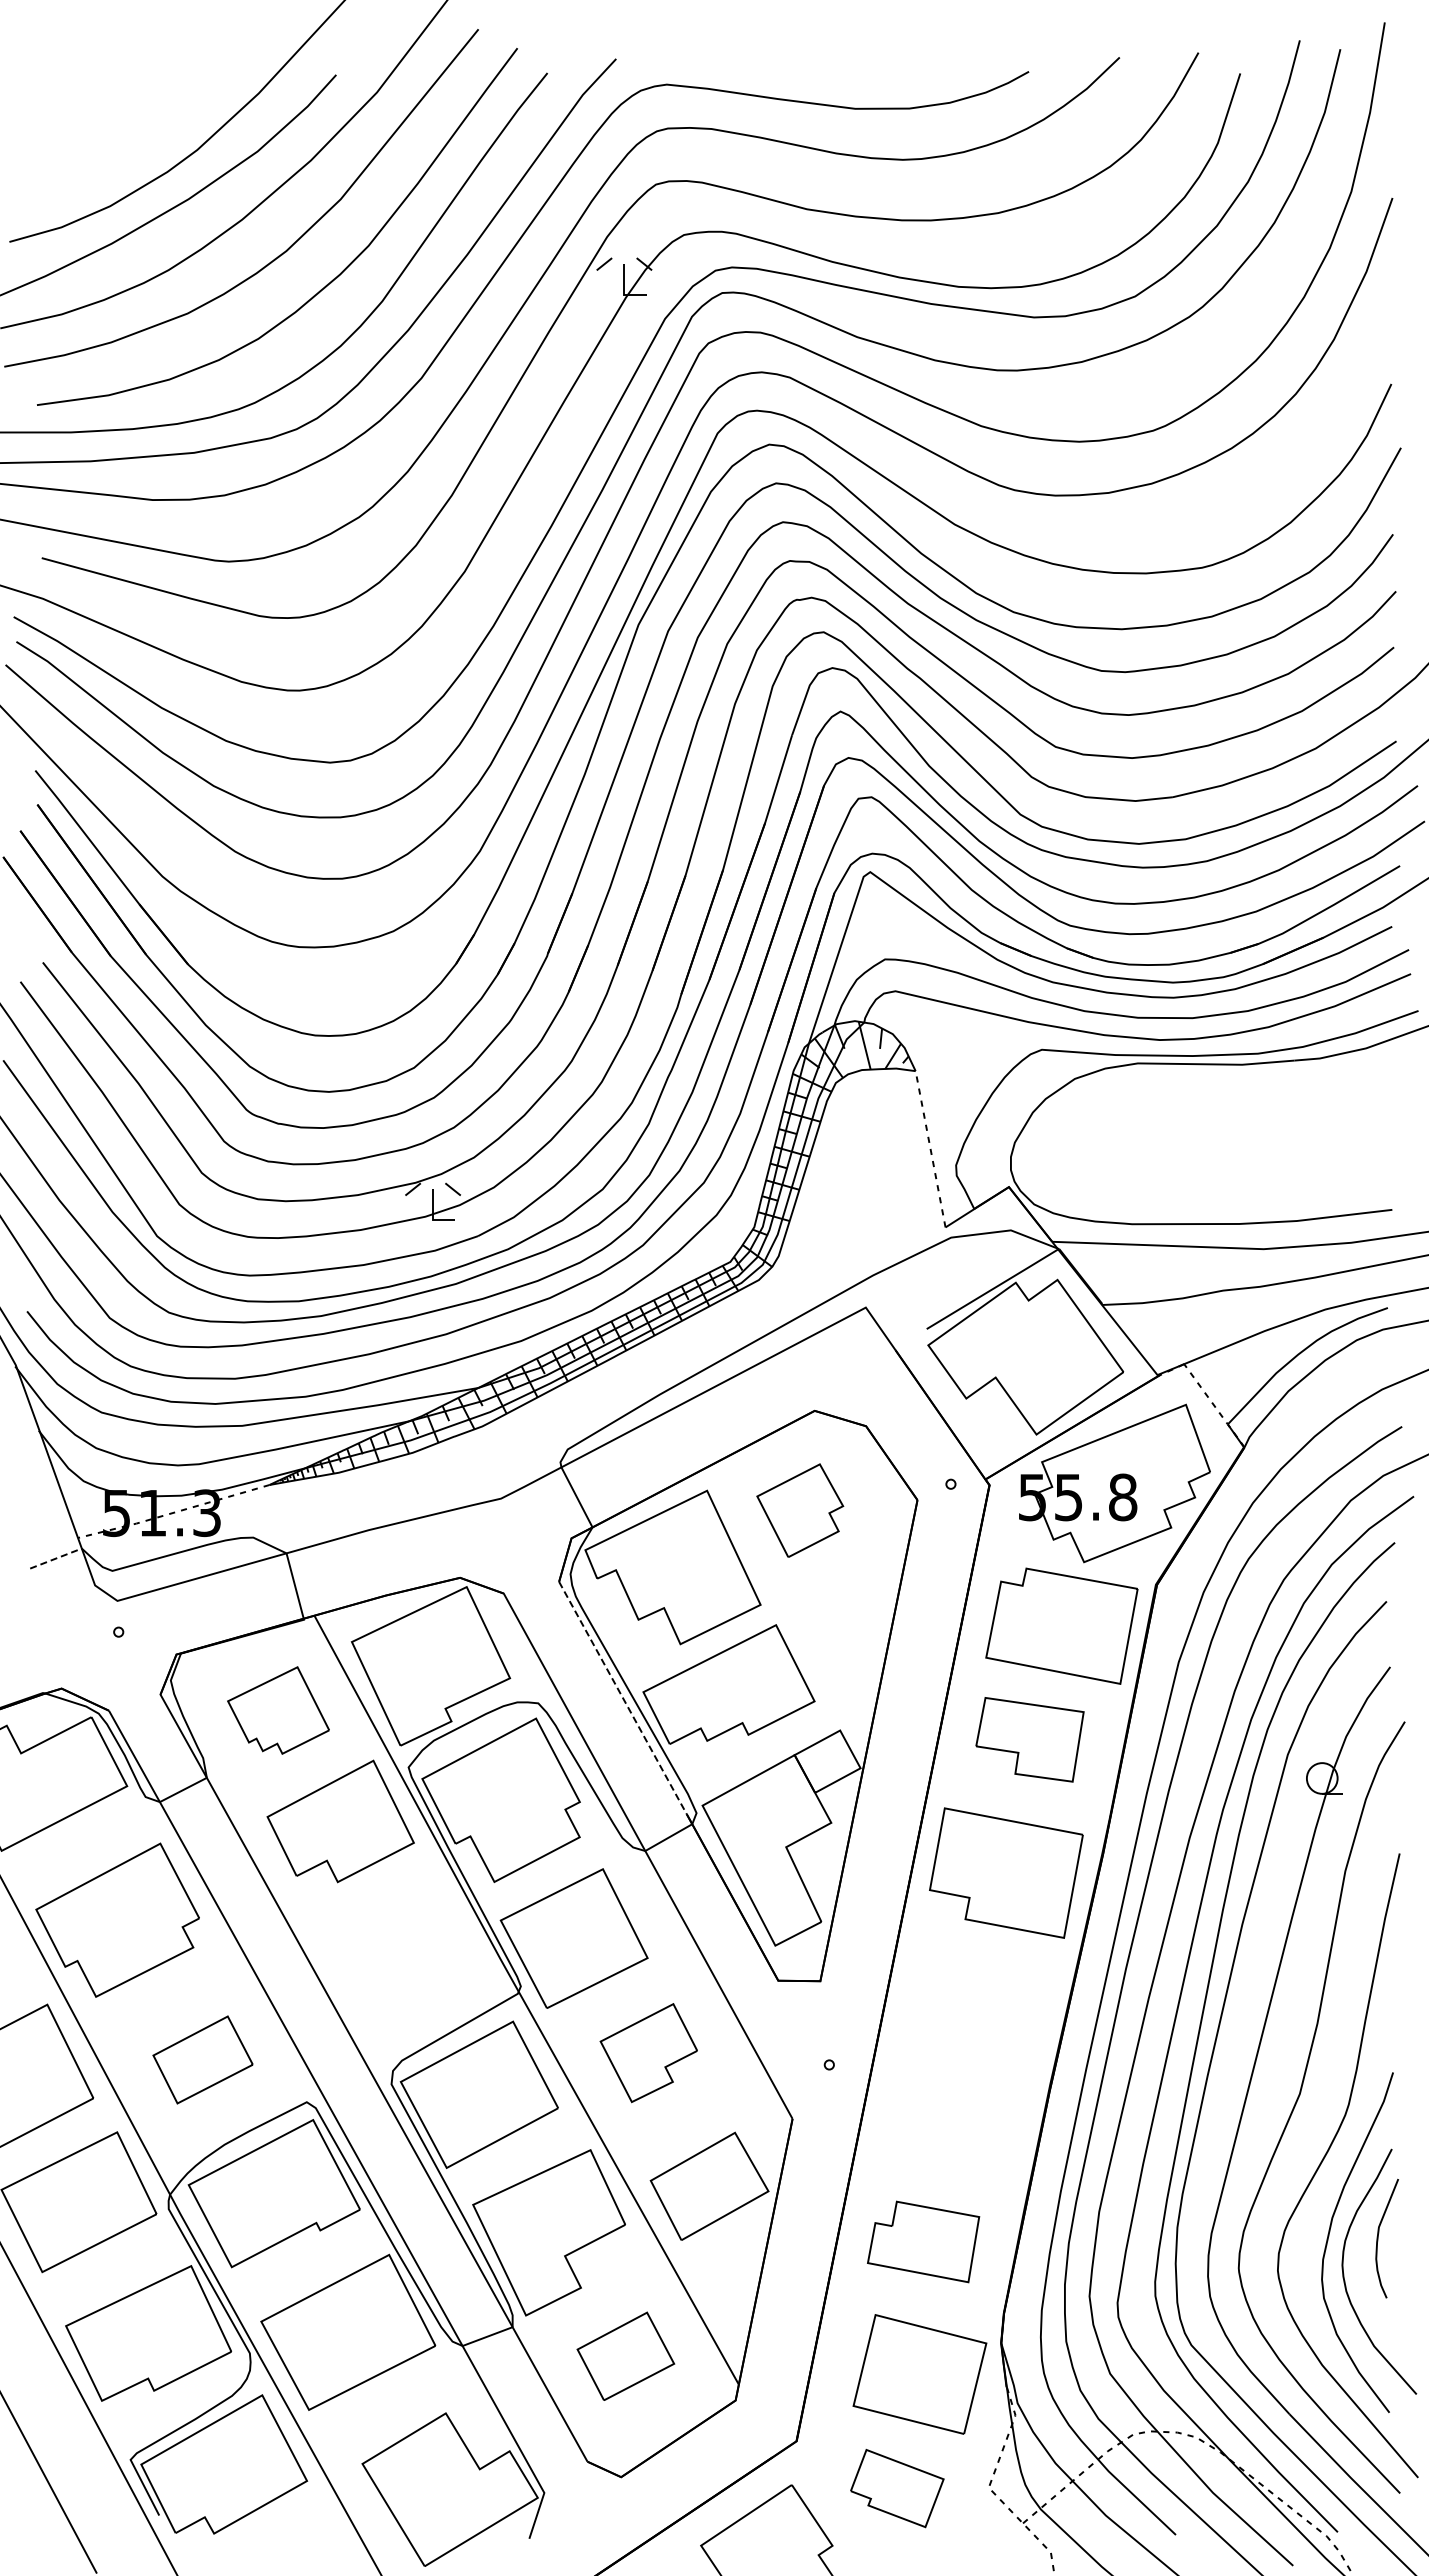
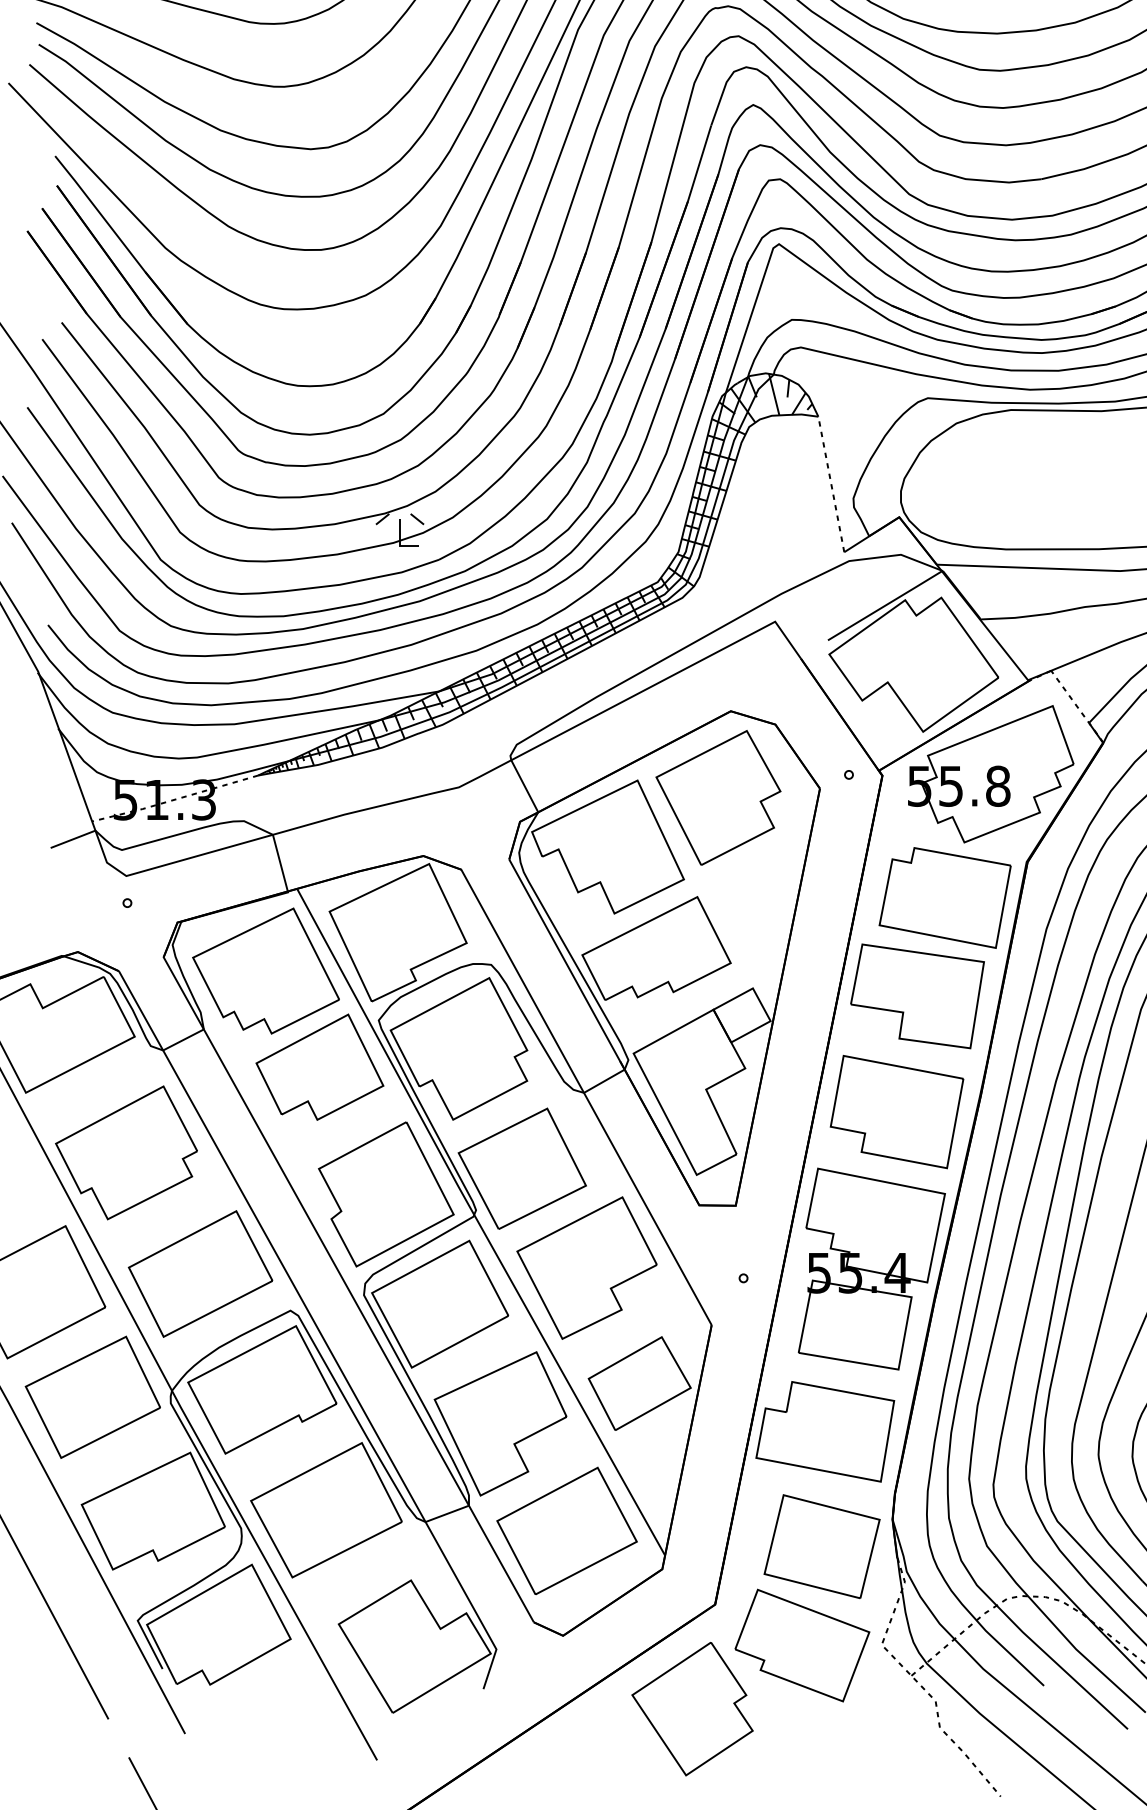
part: (799, 1510) -> (717, 797), size x1.67
line: (56, 1558) -> (73, 839), dashed -> solid
line: (622, 1698) -> (564, 960), dashed -> solid
part: (278, 1710) -> (265, 971), size x1.67
part: (1029, 1739) -> (917, 996), size x1.43
part: (417, 1968) -> (386, 1194), added
part: (648, 2052) -> (586, 1267), size x1.67
part: (977, 2054) -> (872, 1269), added
part: (202, 2059) -> (200, 1273), size x1.67
part: (923, 2241) -> (825, 1431), size x1.43
part: (625, 2356) -> (566, 1531), size x1.67
part: (897, 2488) -> (802, 1645), size x1.67

